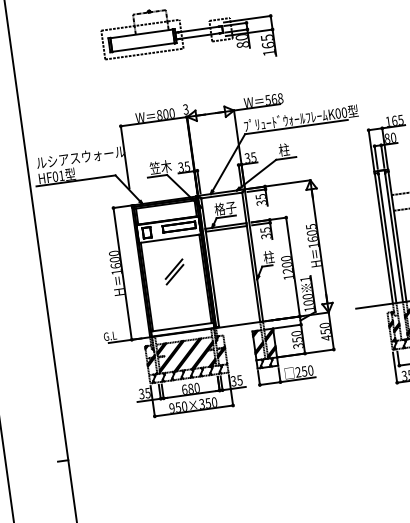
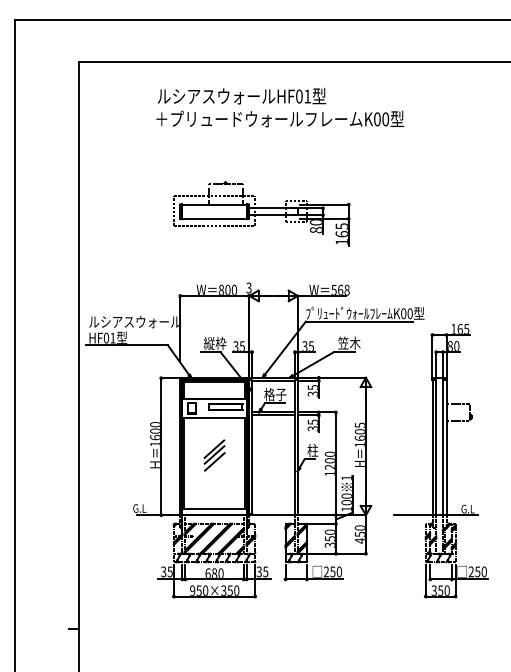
text: (289, 148) -> (349, 342), 柱 -> 笠木
text: (161, 167) -> (215, 343), 笠木 -> 縦枠
line: (175, 281) -> (214, 461), added

